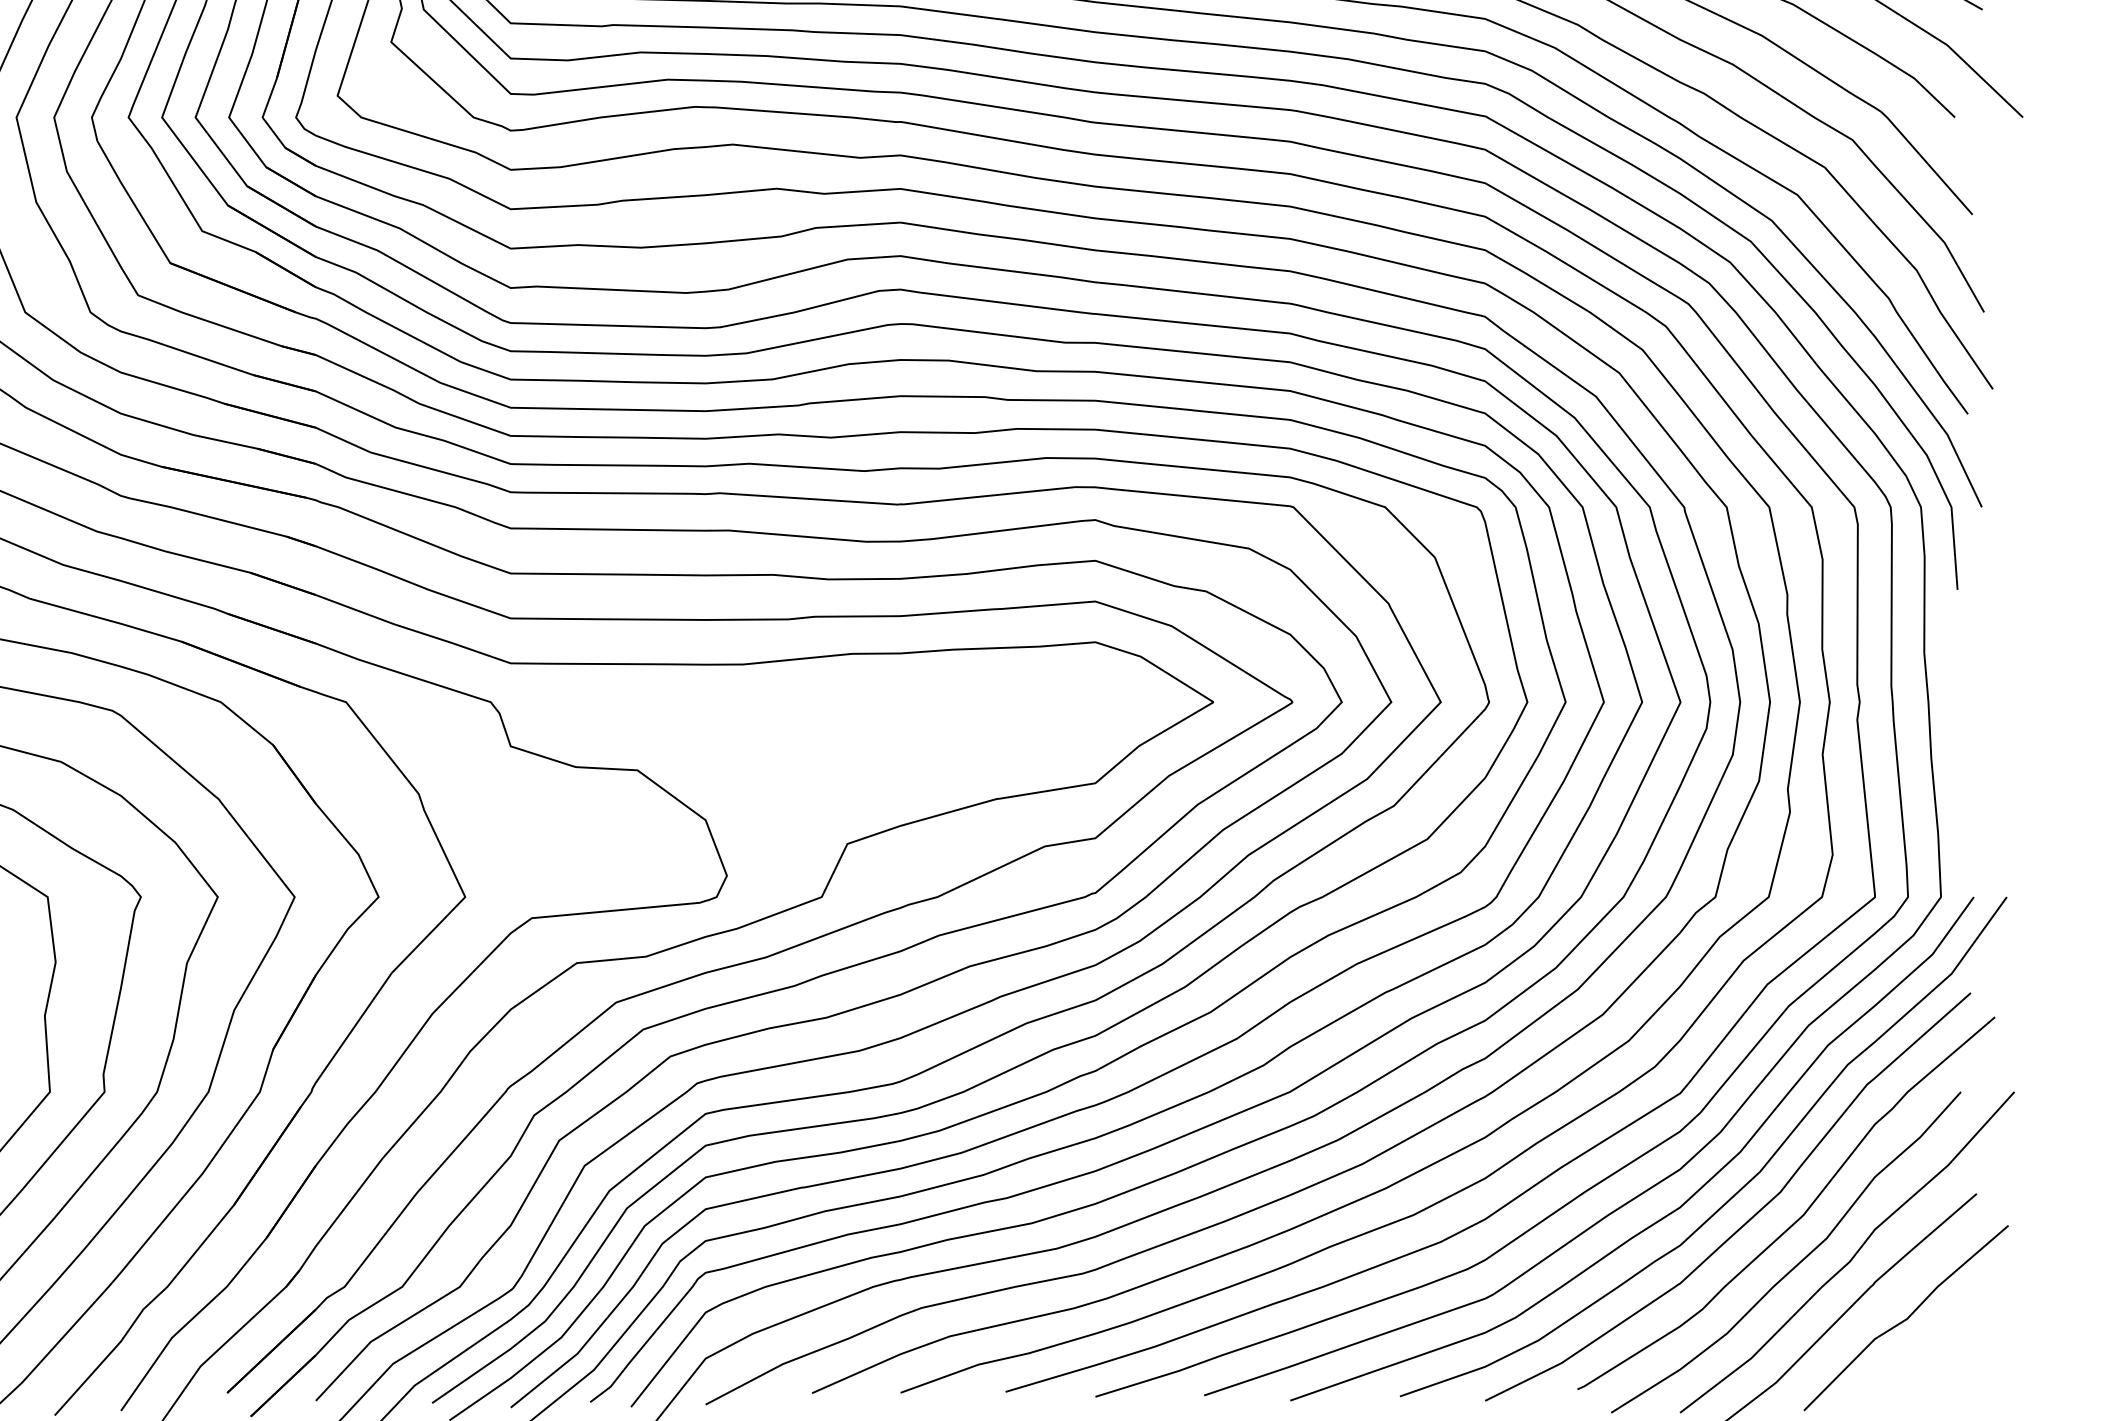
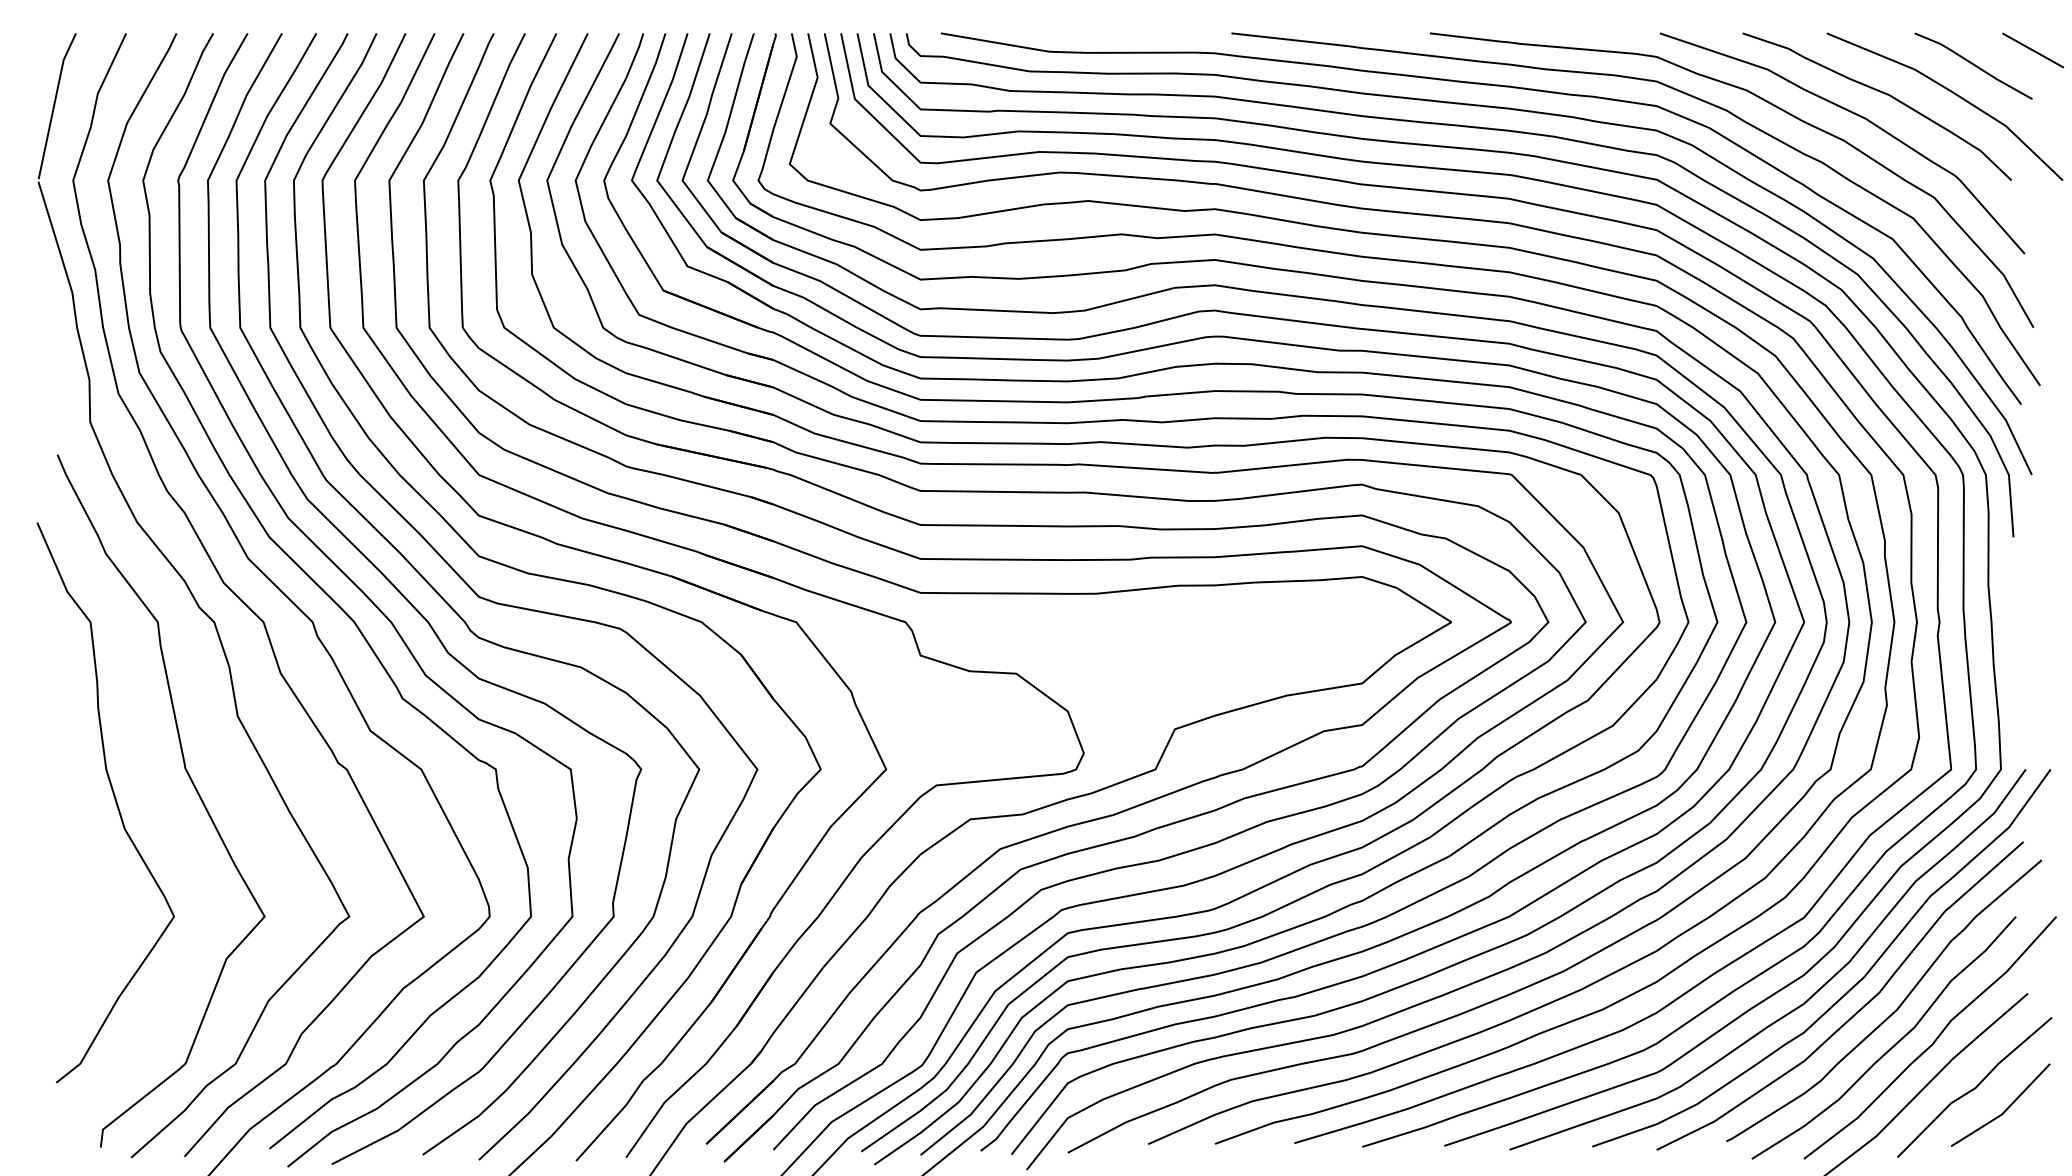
line: (1946, 1347) -> (2005, 1109), added

